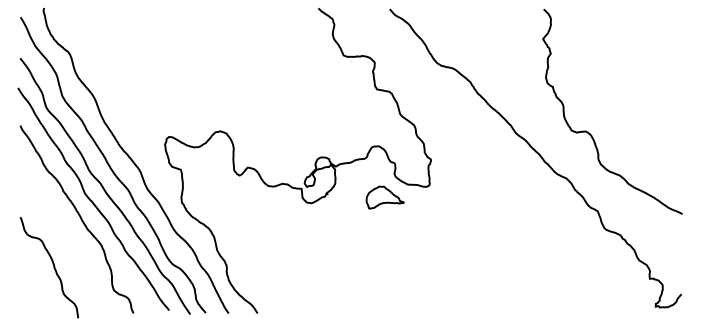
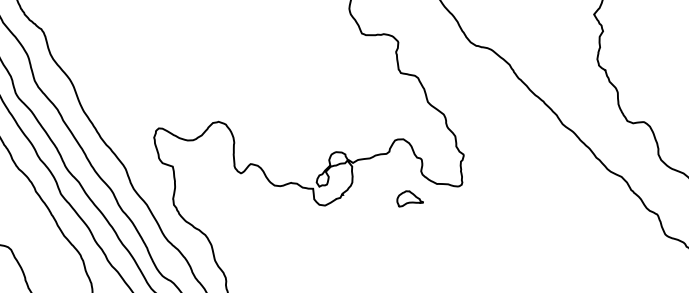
part: (384, 197) -> (409, 198), size x0.6

